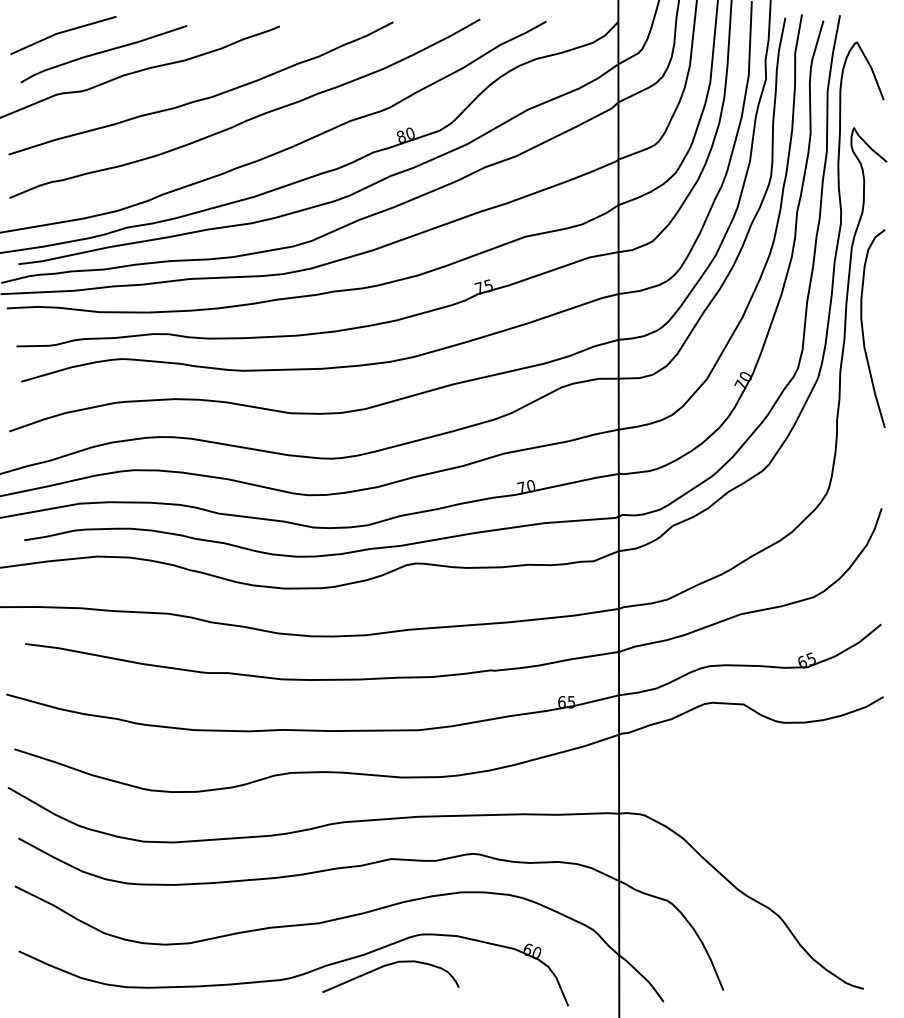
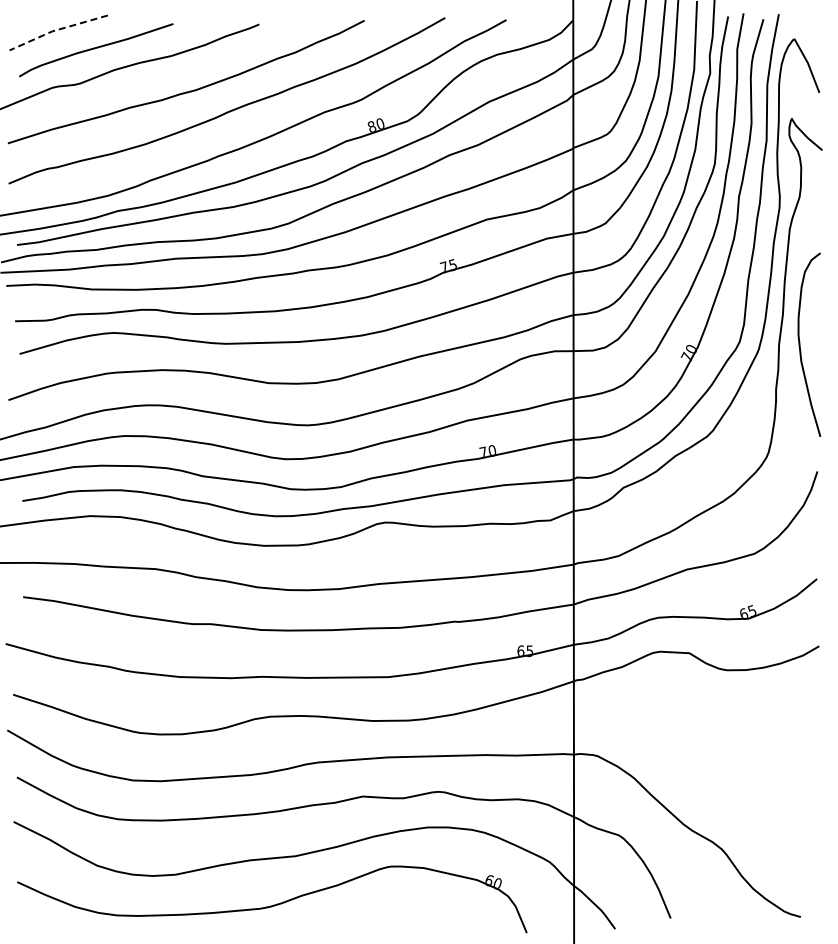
line: (62, 32) -> (57, 30), solid -> dashed
curve: (863, 328) -> (800, 344), moved
curve: (389, 965) -> (361, 895), removed

